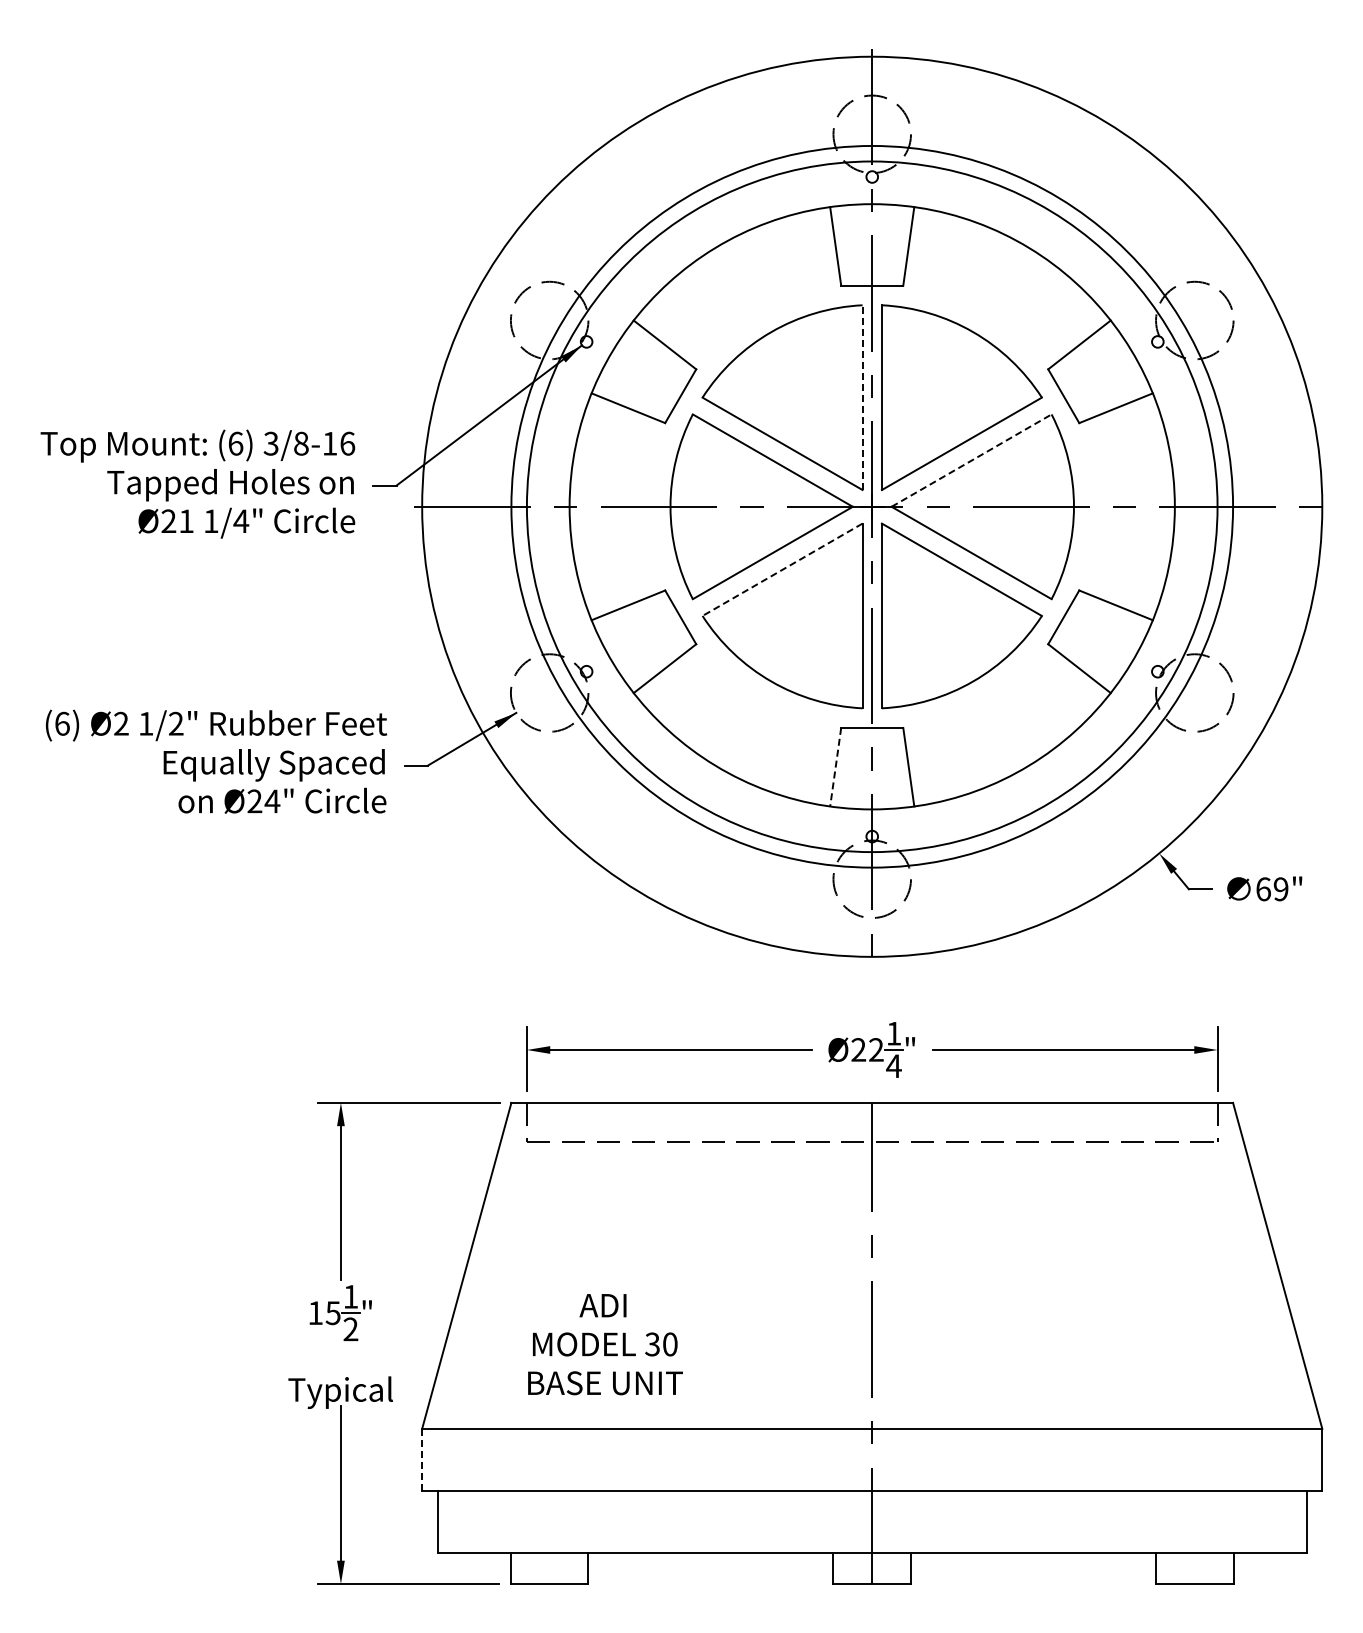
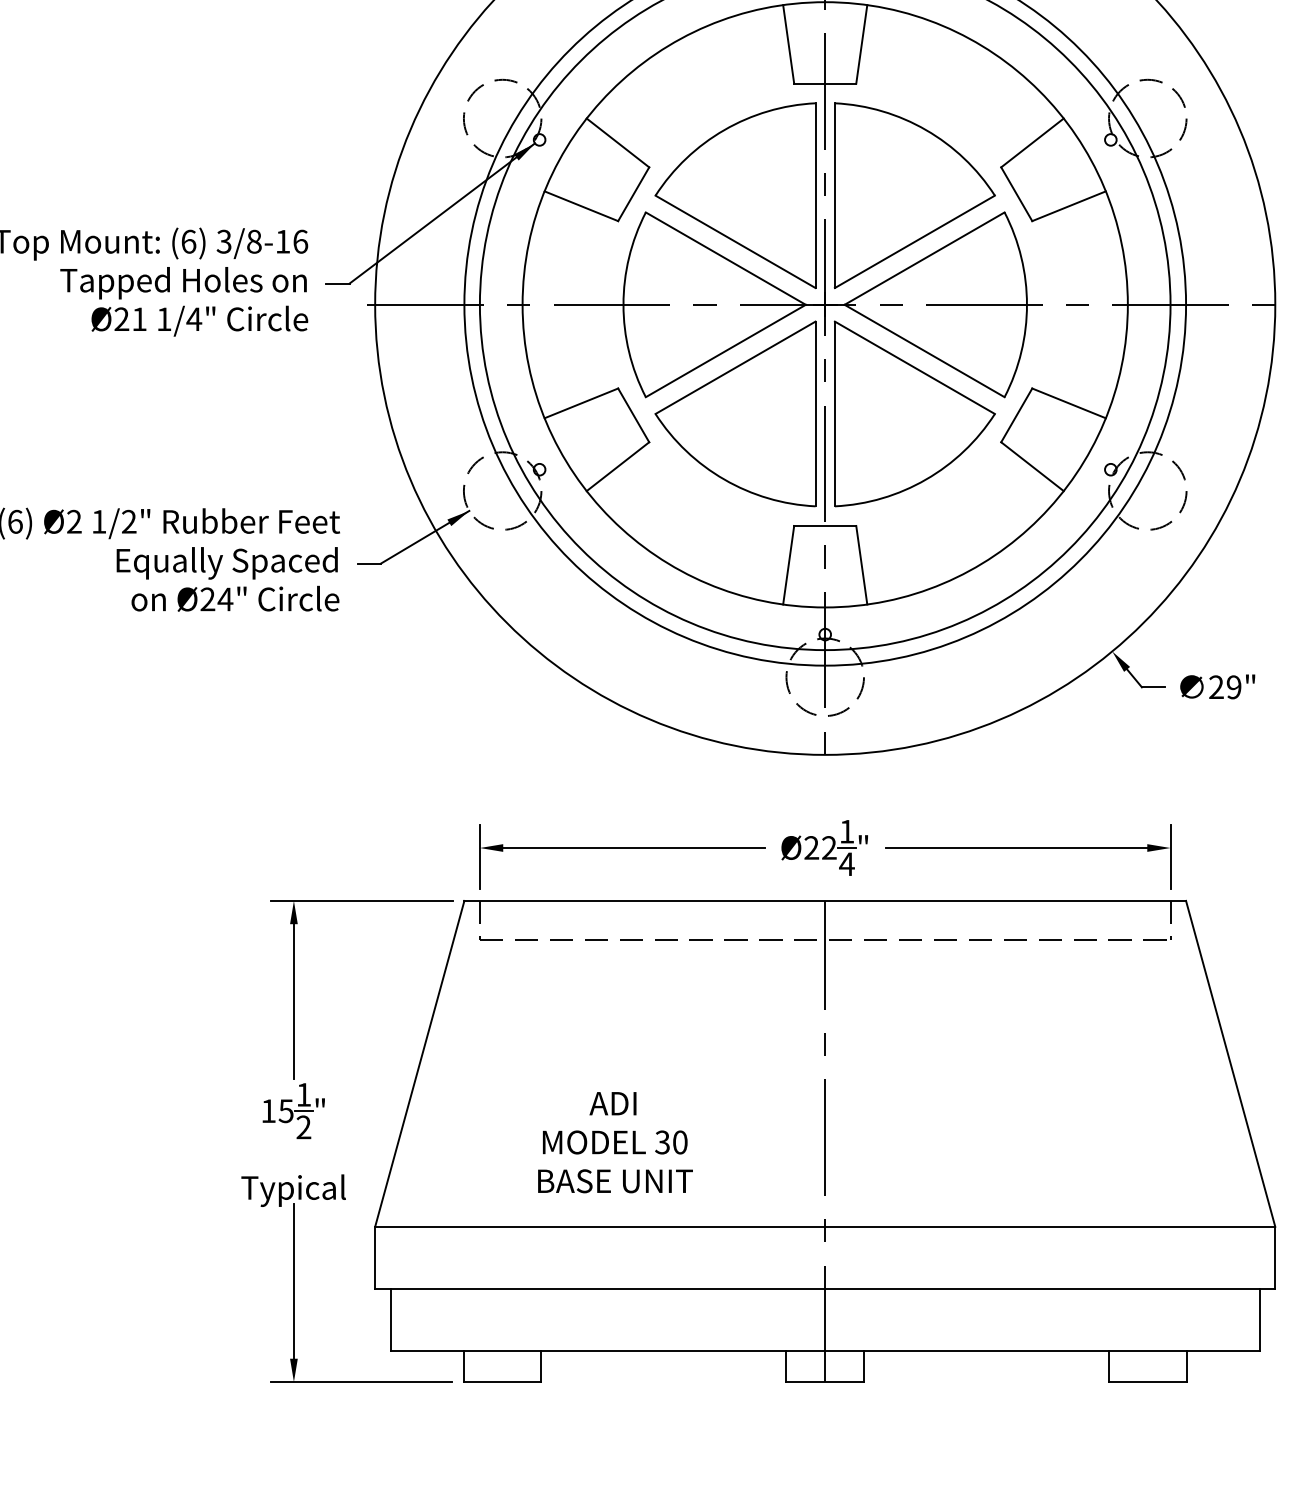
line: (862, 397) -> (815, 195), dashed -> solid
line: (972, 460) -> (925, 258), dashed -> solid
line: (782, 570) -> (735, 368), dashed -> solid
line: (835, 767) -> (788, 565), dashed -> solid
text: (1263, 889) -> (1216, 687), 69" -> 29"
text: (605, 1344) -> (615, 1142), moved
line: (422, 1460) -> (375, 1258), dashed -> solid

